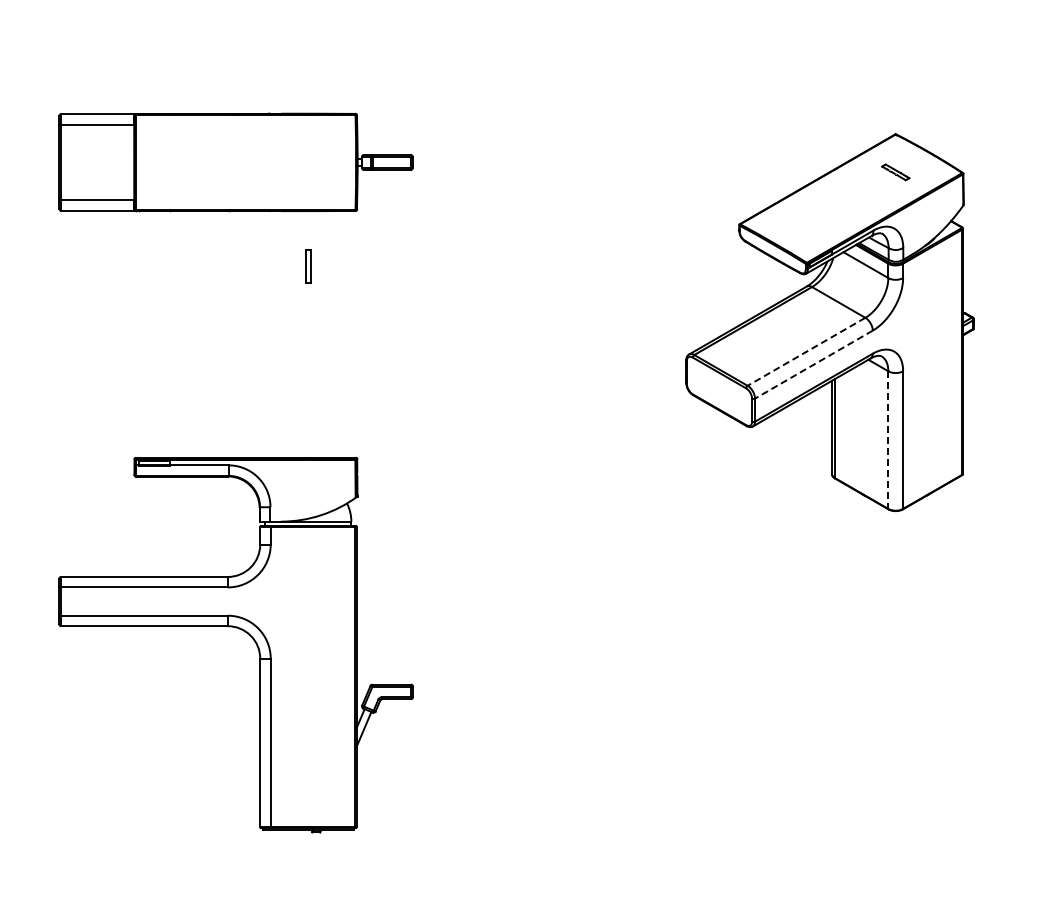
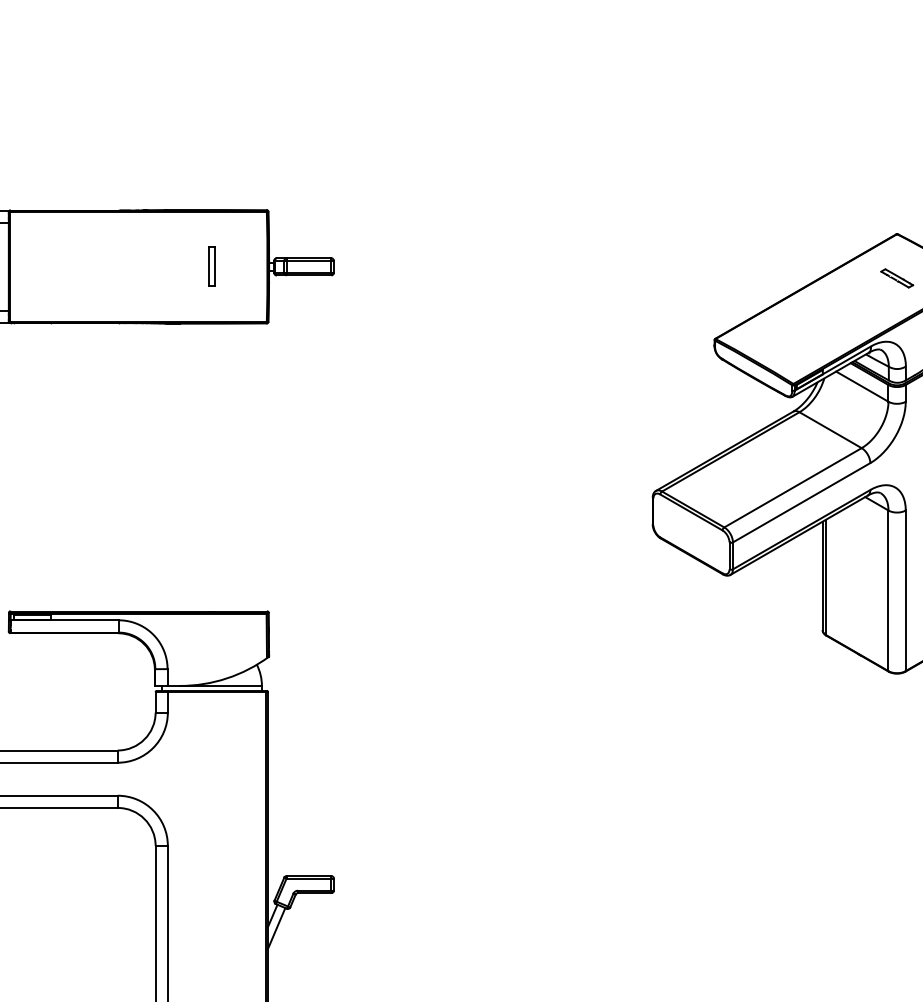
part: (308, 266) -> (211, 266), moved
line: (806, 351) -> (792, 487), dashed -> solid
line: (813, 364) -> (801, 502), dashed -> solid
line: (888, 440) -> (888, 591), dashed -> solid

